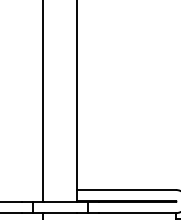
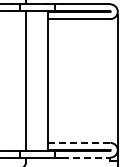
line: (125, 189) -> (78, 142), solid -> dashed
line: (138, 212) -> (86, 157), solid -> dashed

